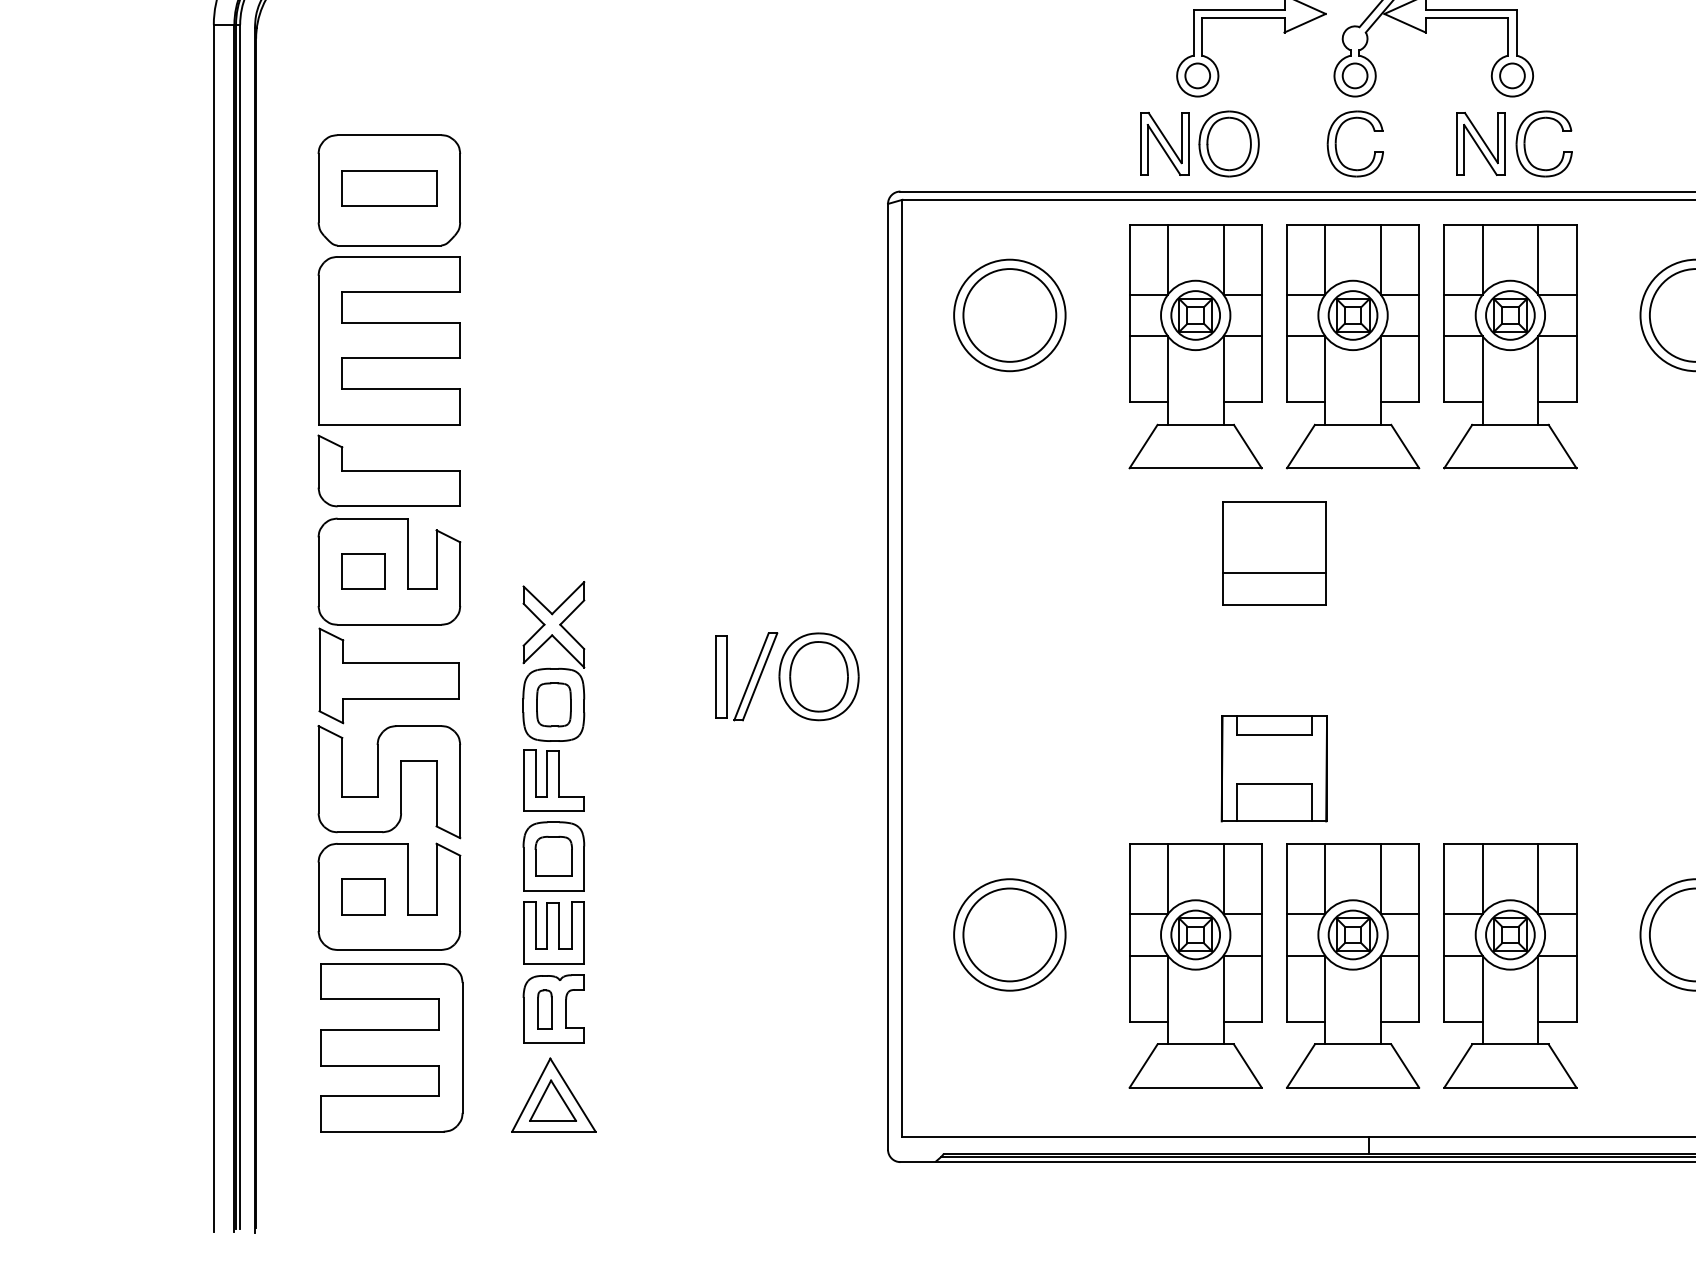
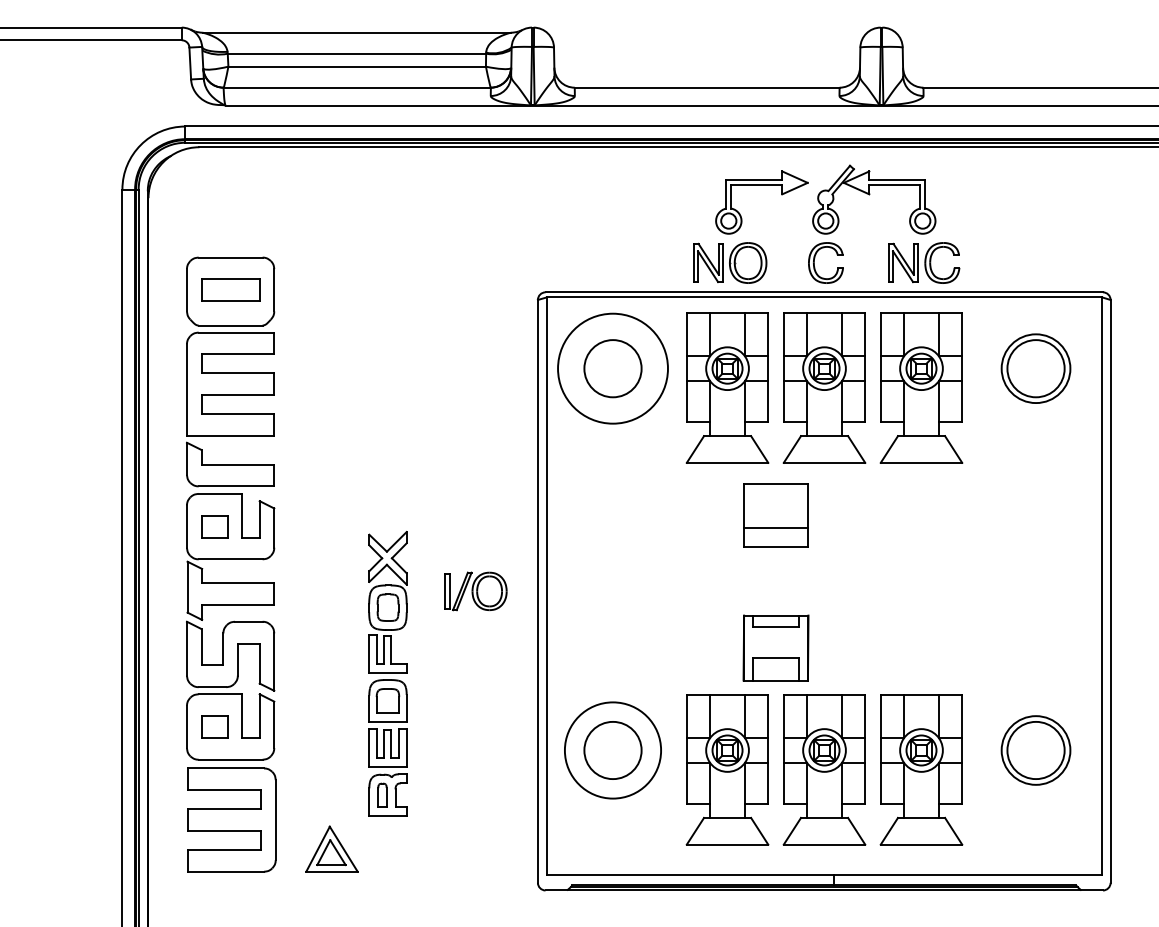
circle: (1009, 315) -> (612, 368), size x1.6
part: (786, 676) -> (475, 591), size x0.7
part: (553, 811) -> (387, 673), moved
circle: (1009, 934) -> (612, 750), size x1.4

